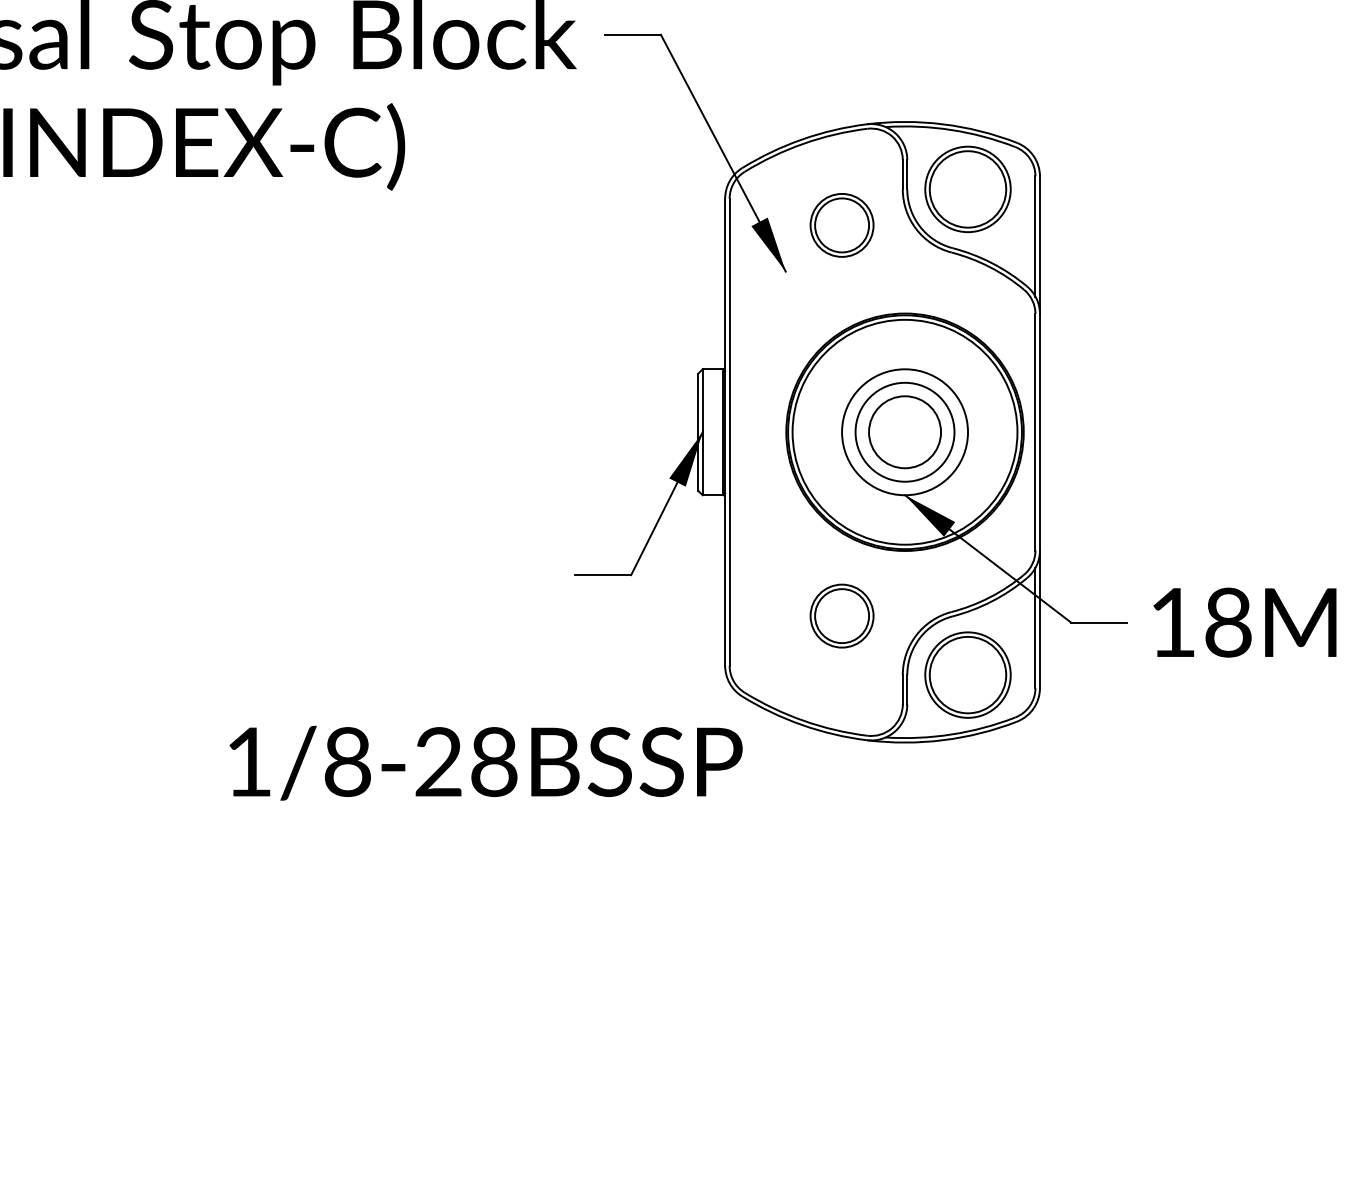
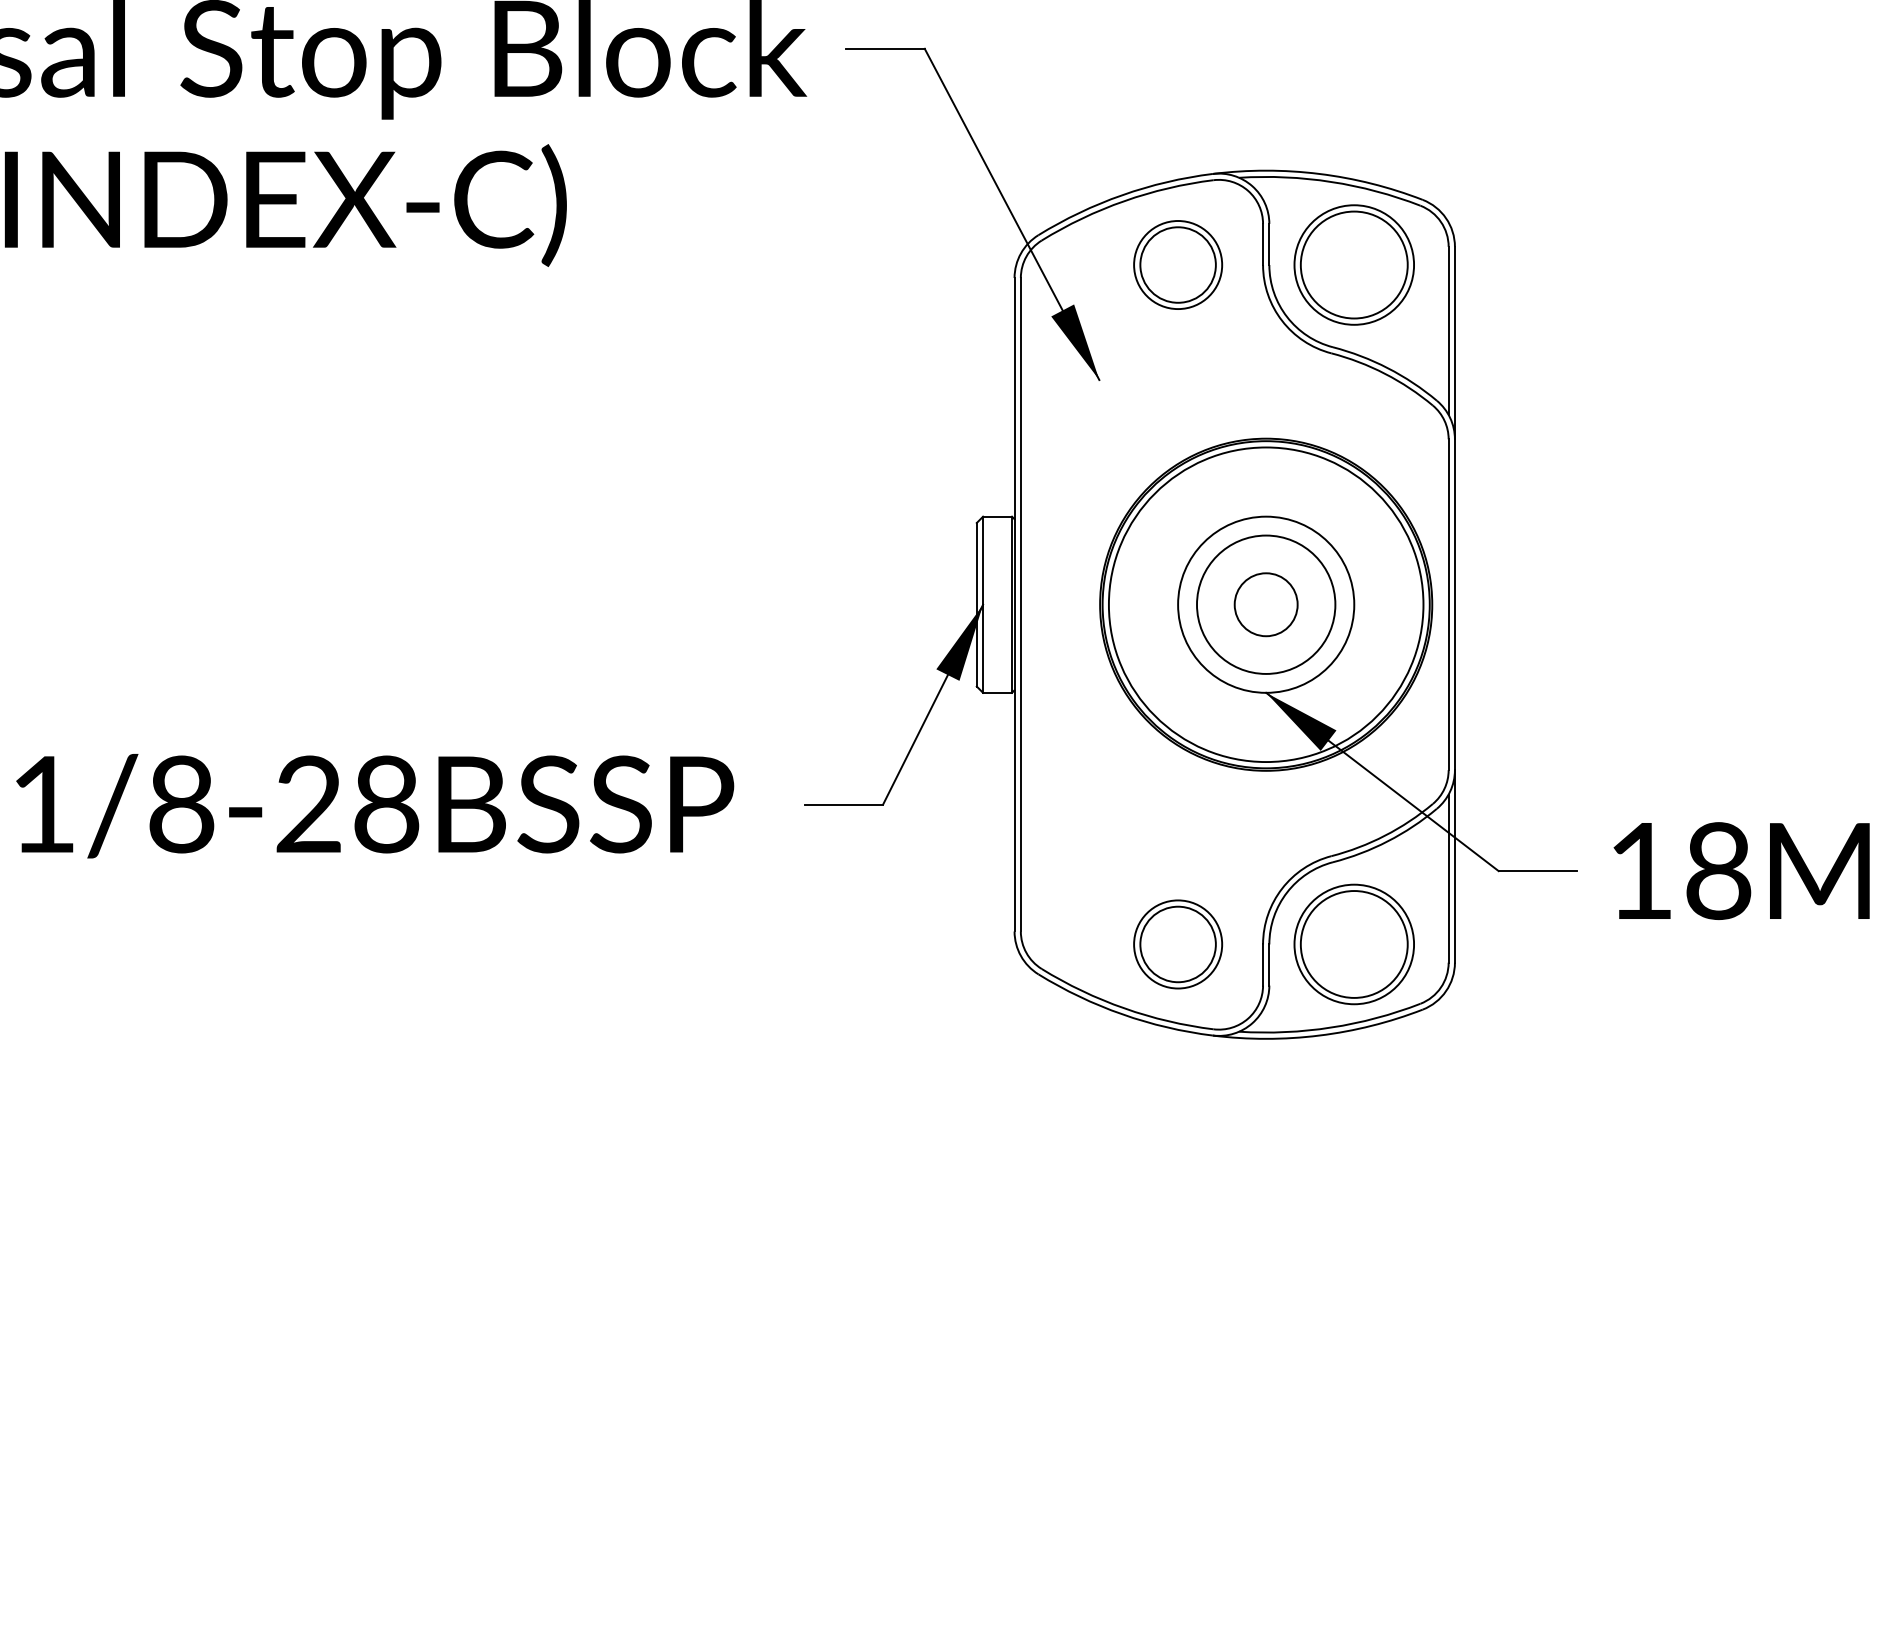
part: (841, 225) -> (1177, 265), moved
circle: (904, 431) -> (1265, 603), size x0.62
part: (841, 615) -> (1177, 943), moved
text: (485, 763) -> (374, 806), moved

